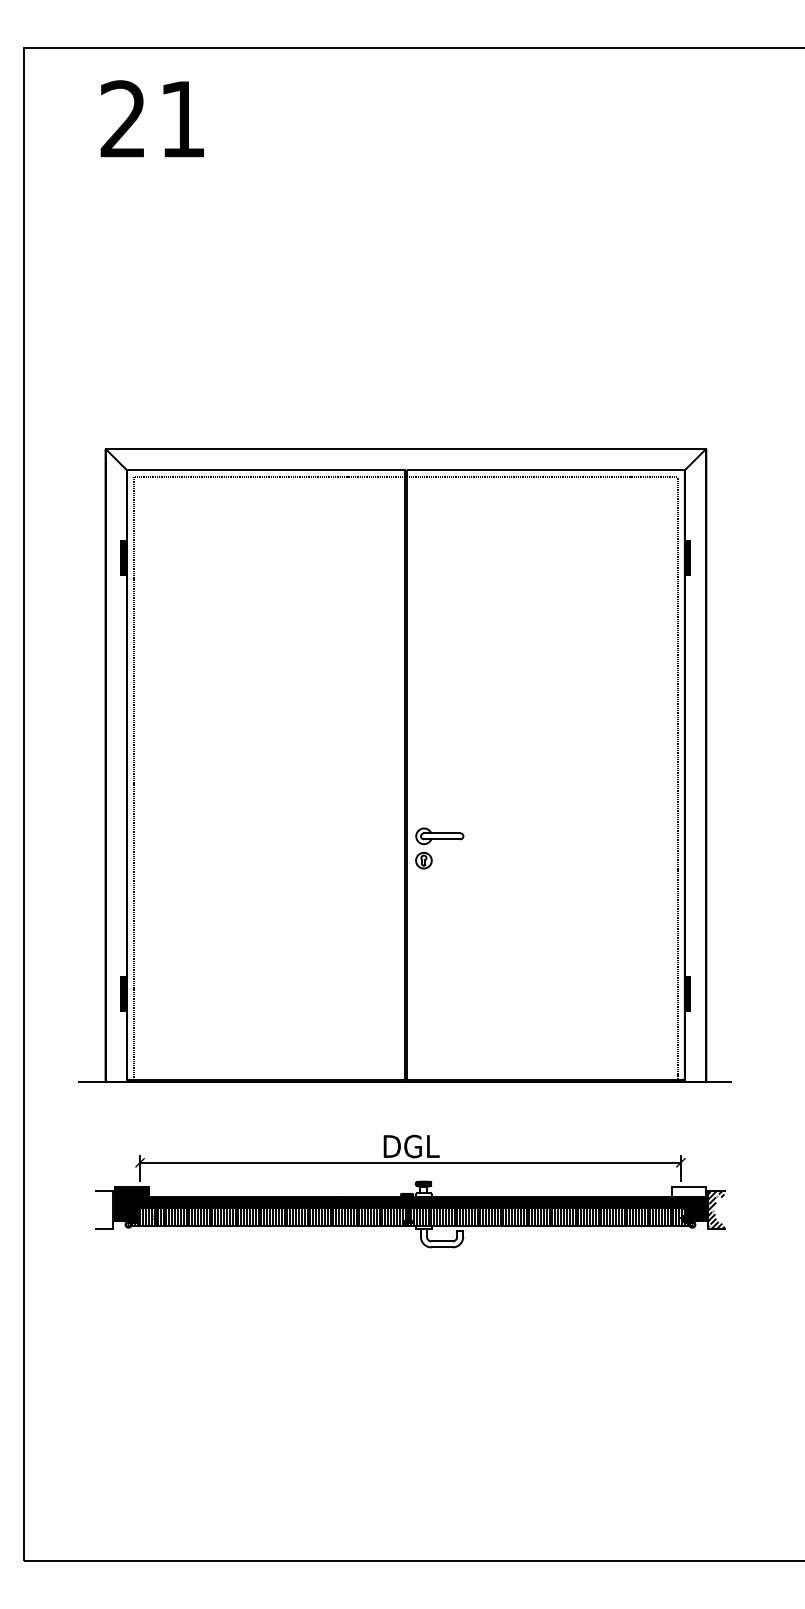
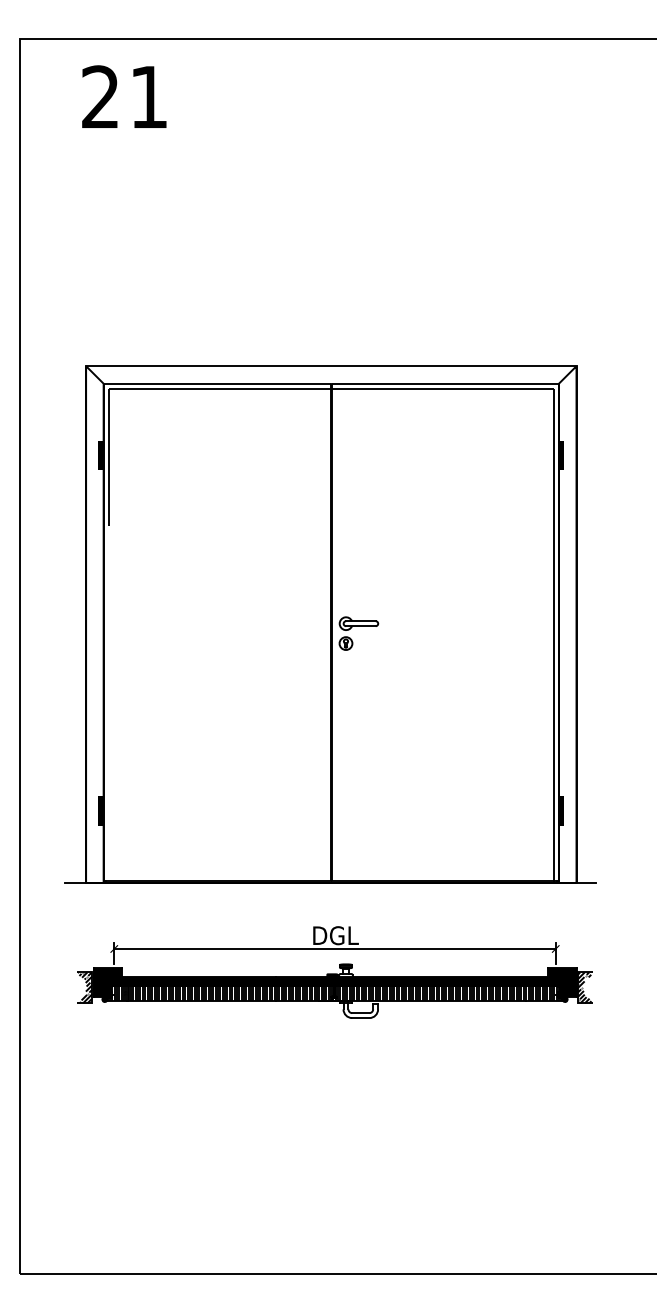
part: (439, 839) -> (358, 626), moved
hatch: (688, 1191) -> (561, 972), added
hatch: (104, 1210) -> (85, 987), added

